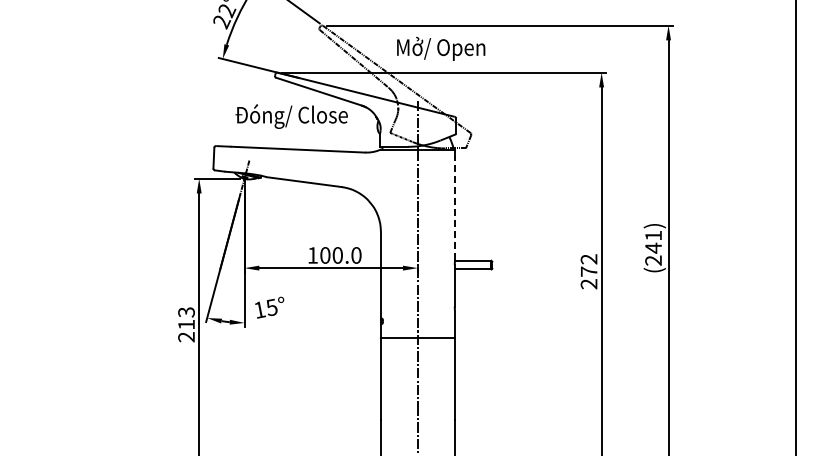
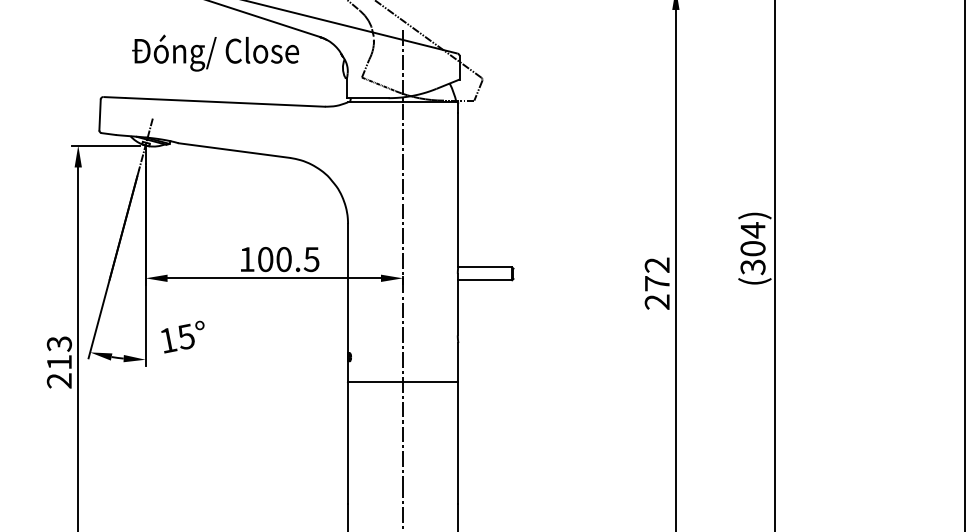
line: (455, 208) -> (458, 189), dashed -> solid
text: (653, 247) -> (752, 247), (241) -> (304)
text: (356, 255) -> (311, 259), 100.0 -> 100.5

